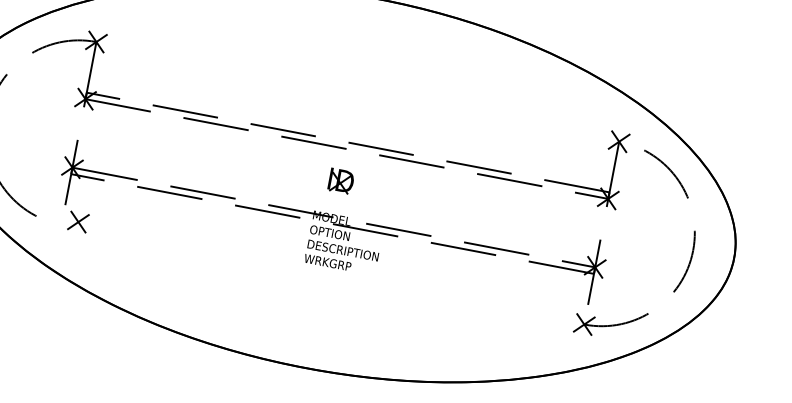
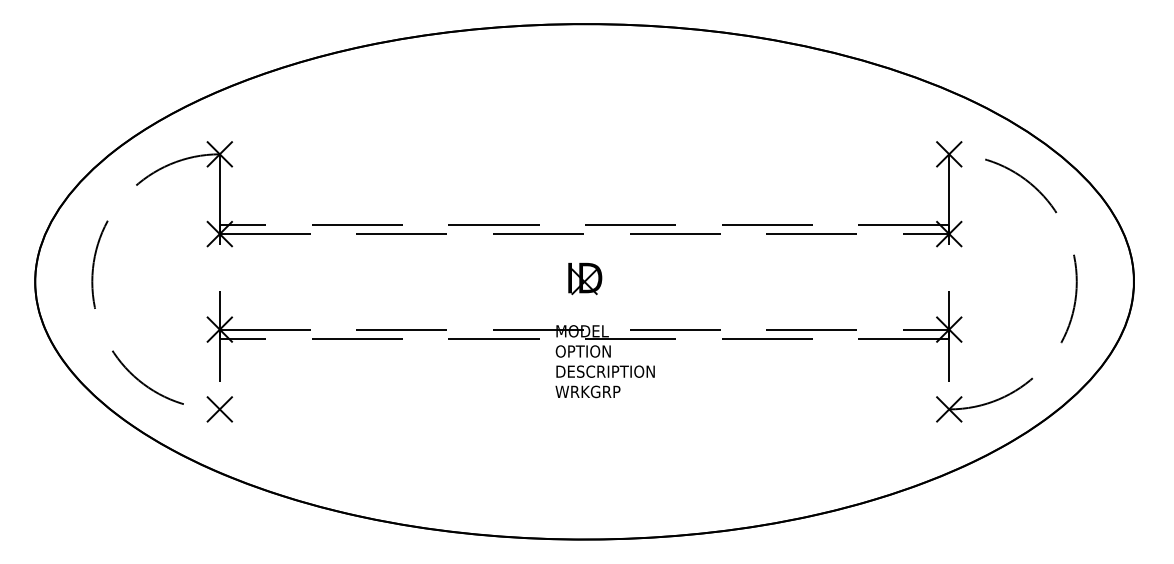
part: (78, 222) -> (219, 409), moved

